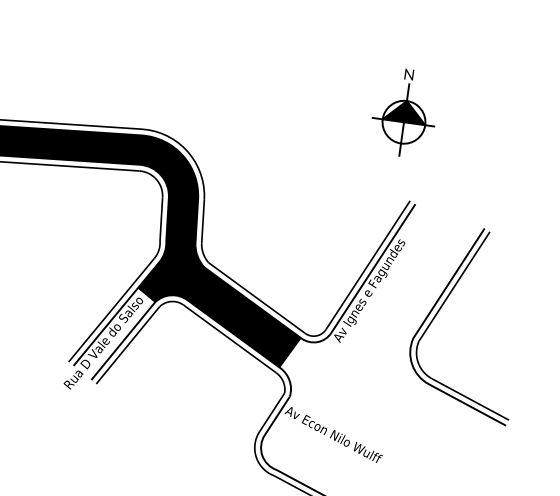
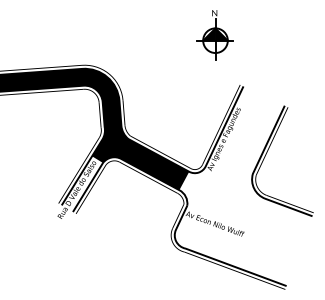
part: (403, 113) -> (214, 35), moved
part: (443, 304) -> (267, 152), moved

